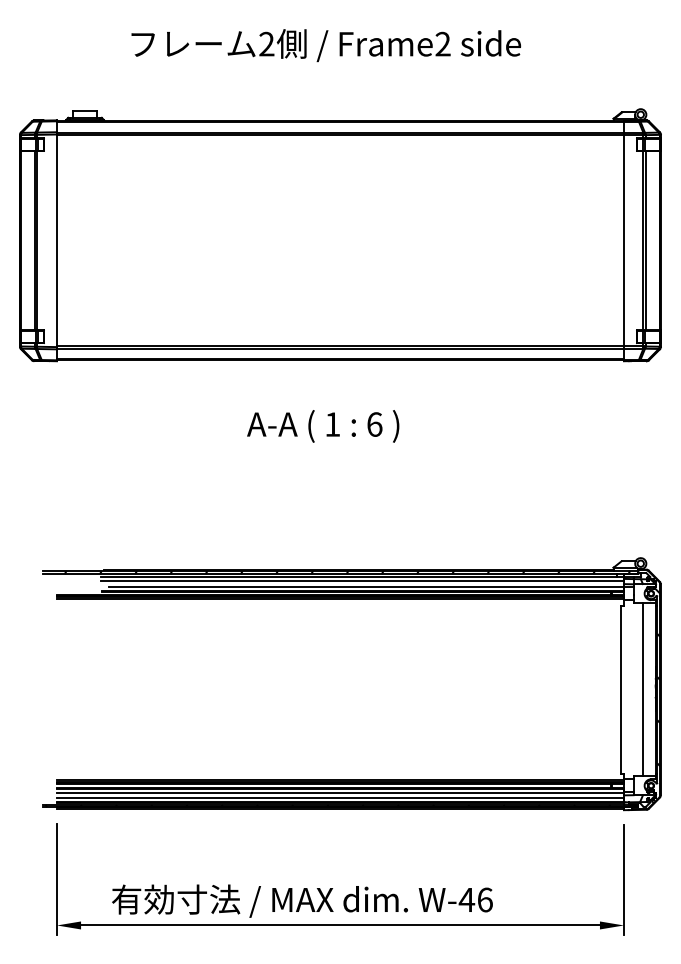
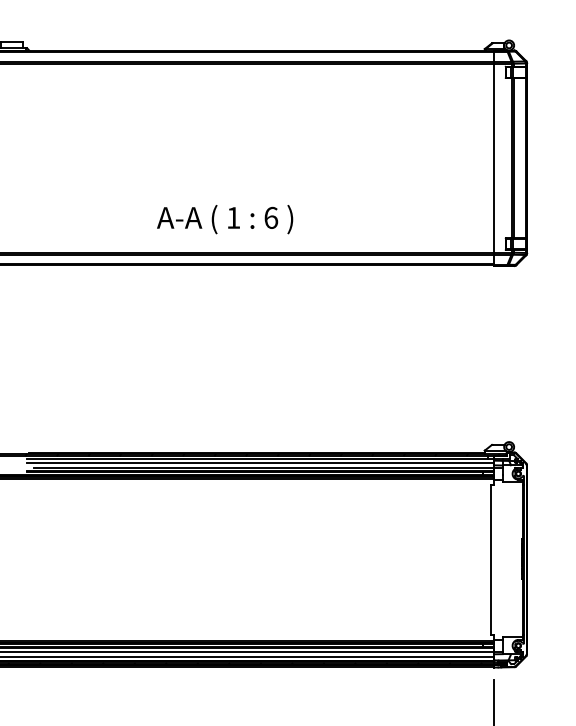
text: (323, 426) -> (225, 219), moved
hatch: (649, 687) -> (516, 557), removed
line: (643, 689) -> (511, 559), removed

